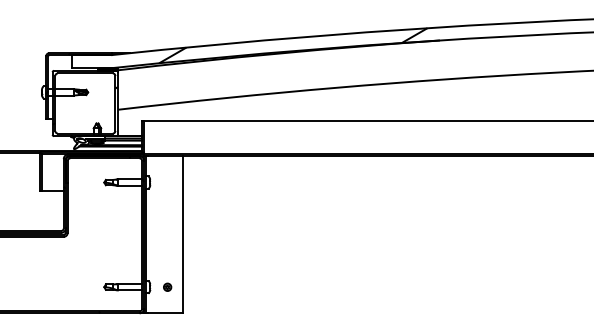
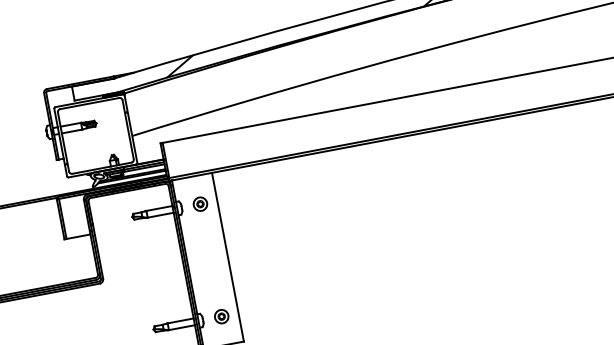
part: (167, 182) -> (200, 204), added
part: (167, 287) -> (221, 317), size x1.67

